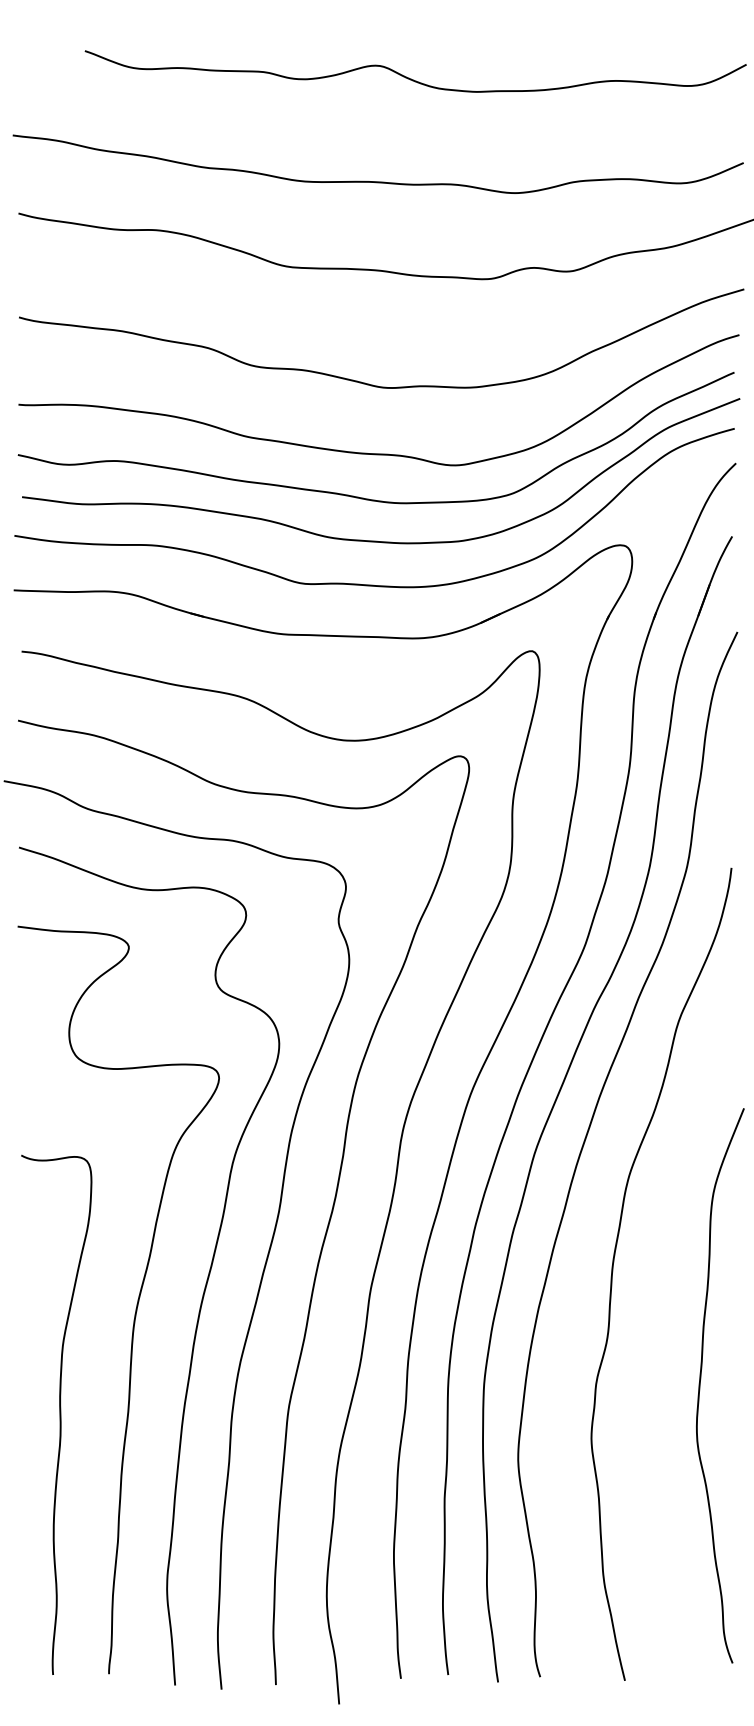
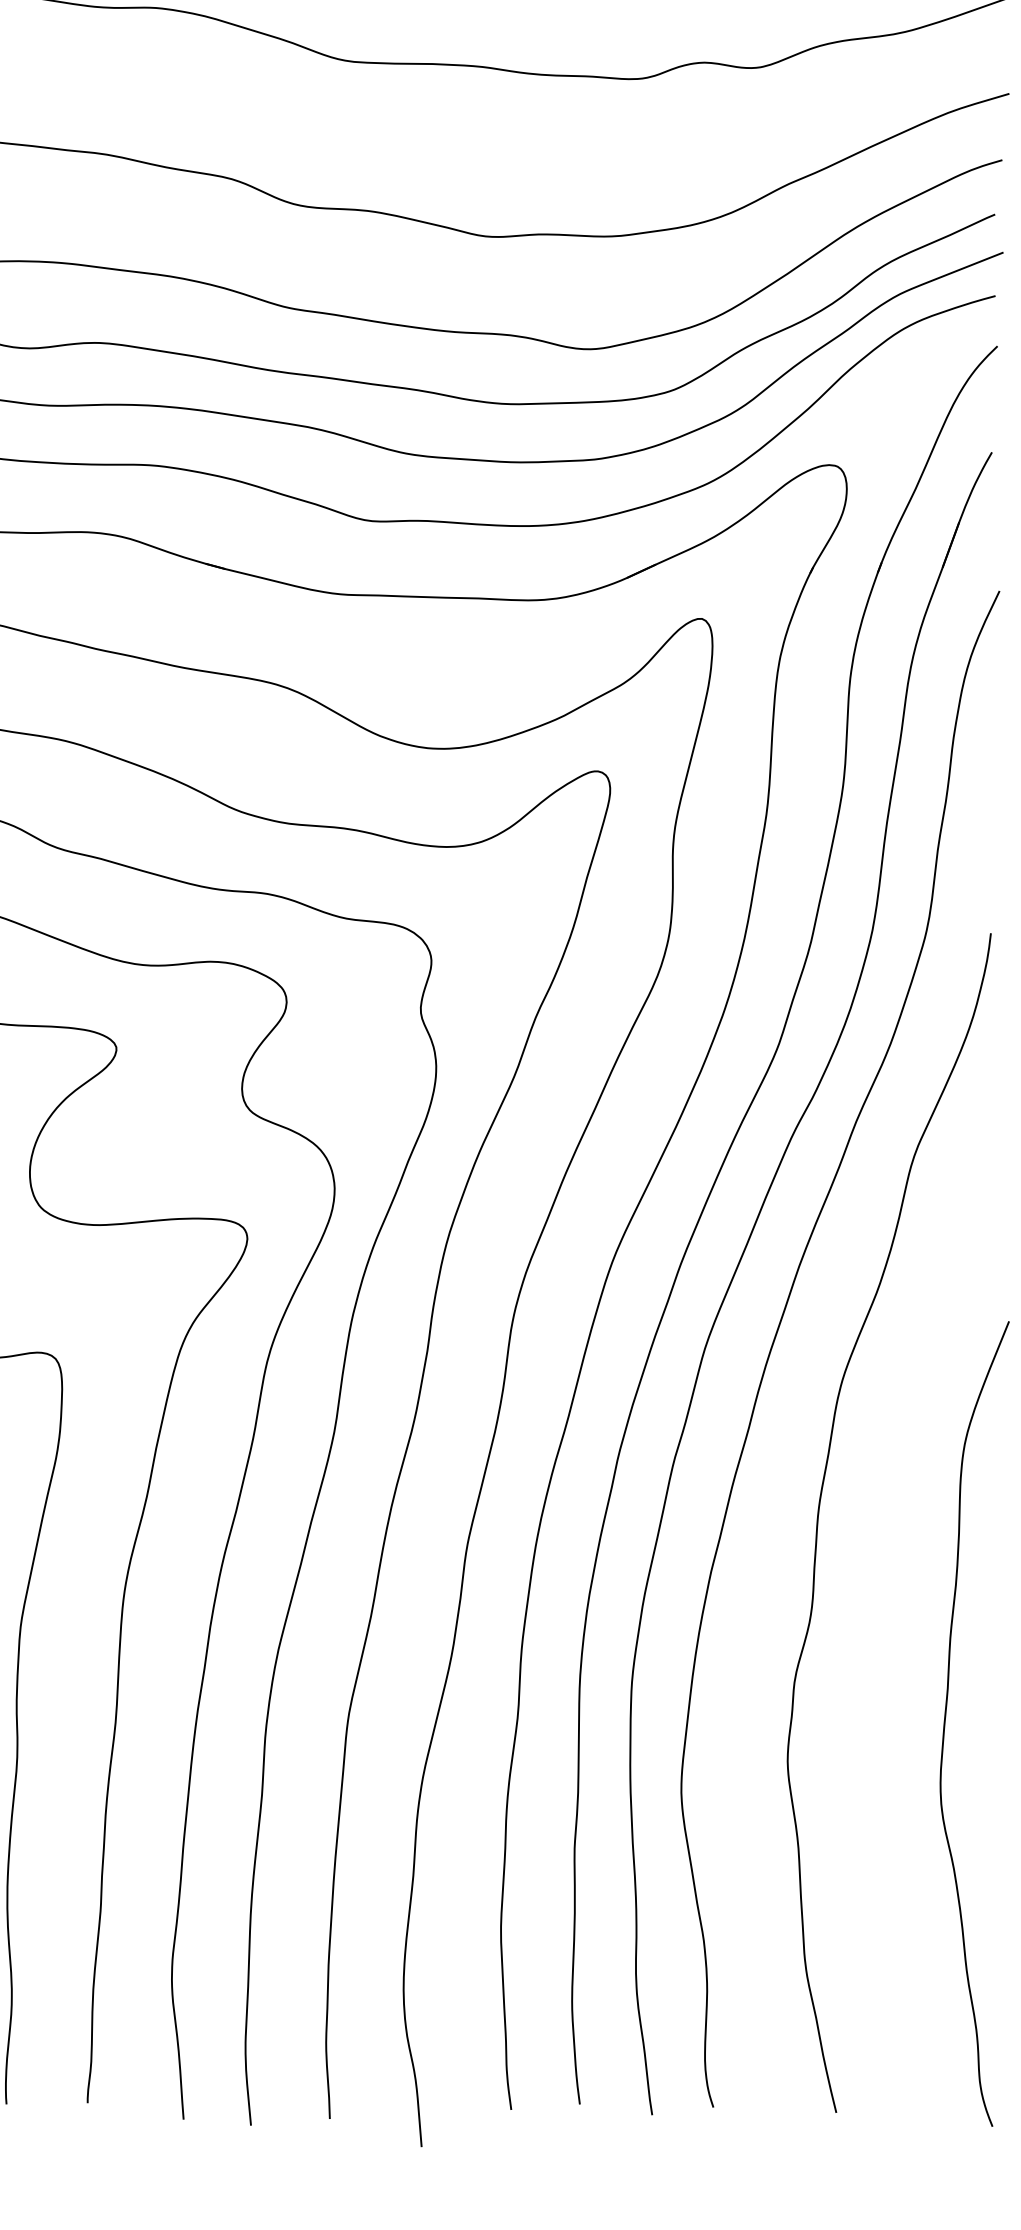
curve: (701, 1379) -> (947, 1714), moved

